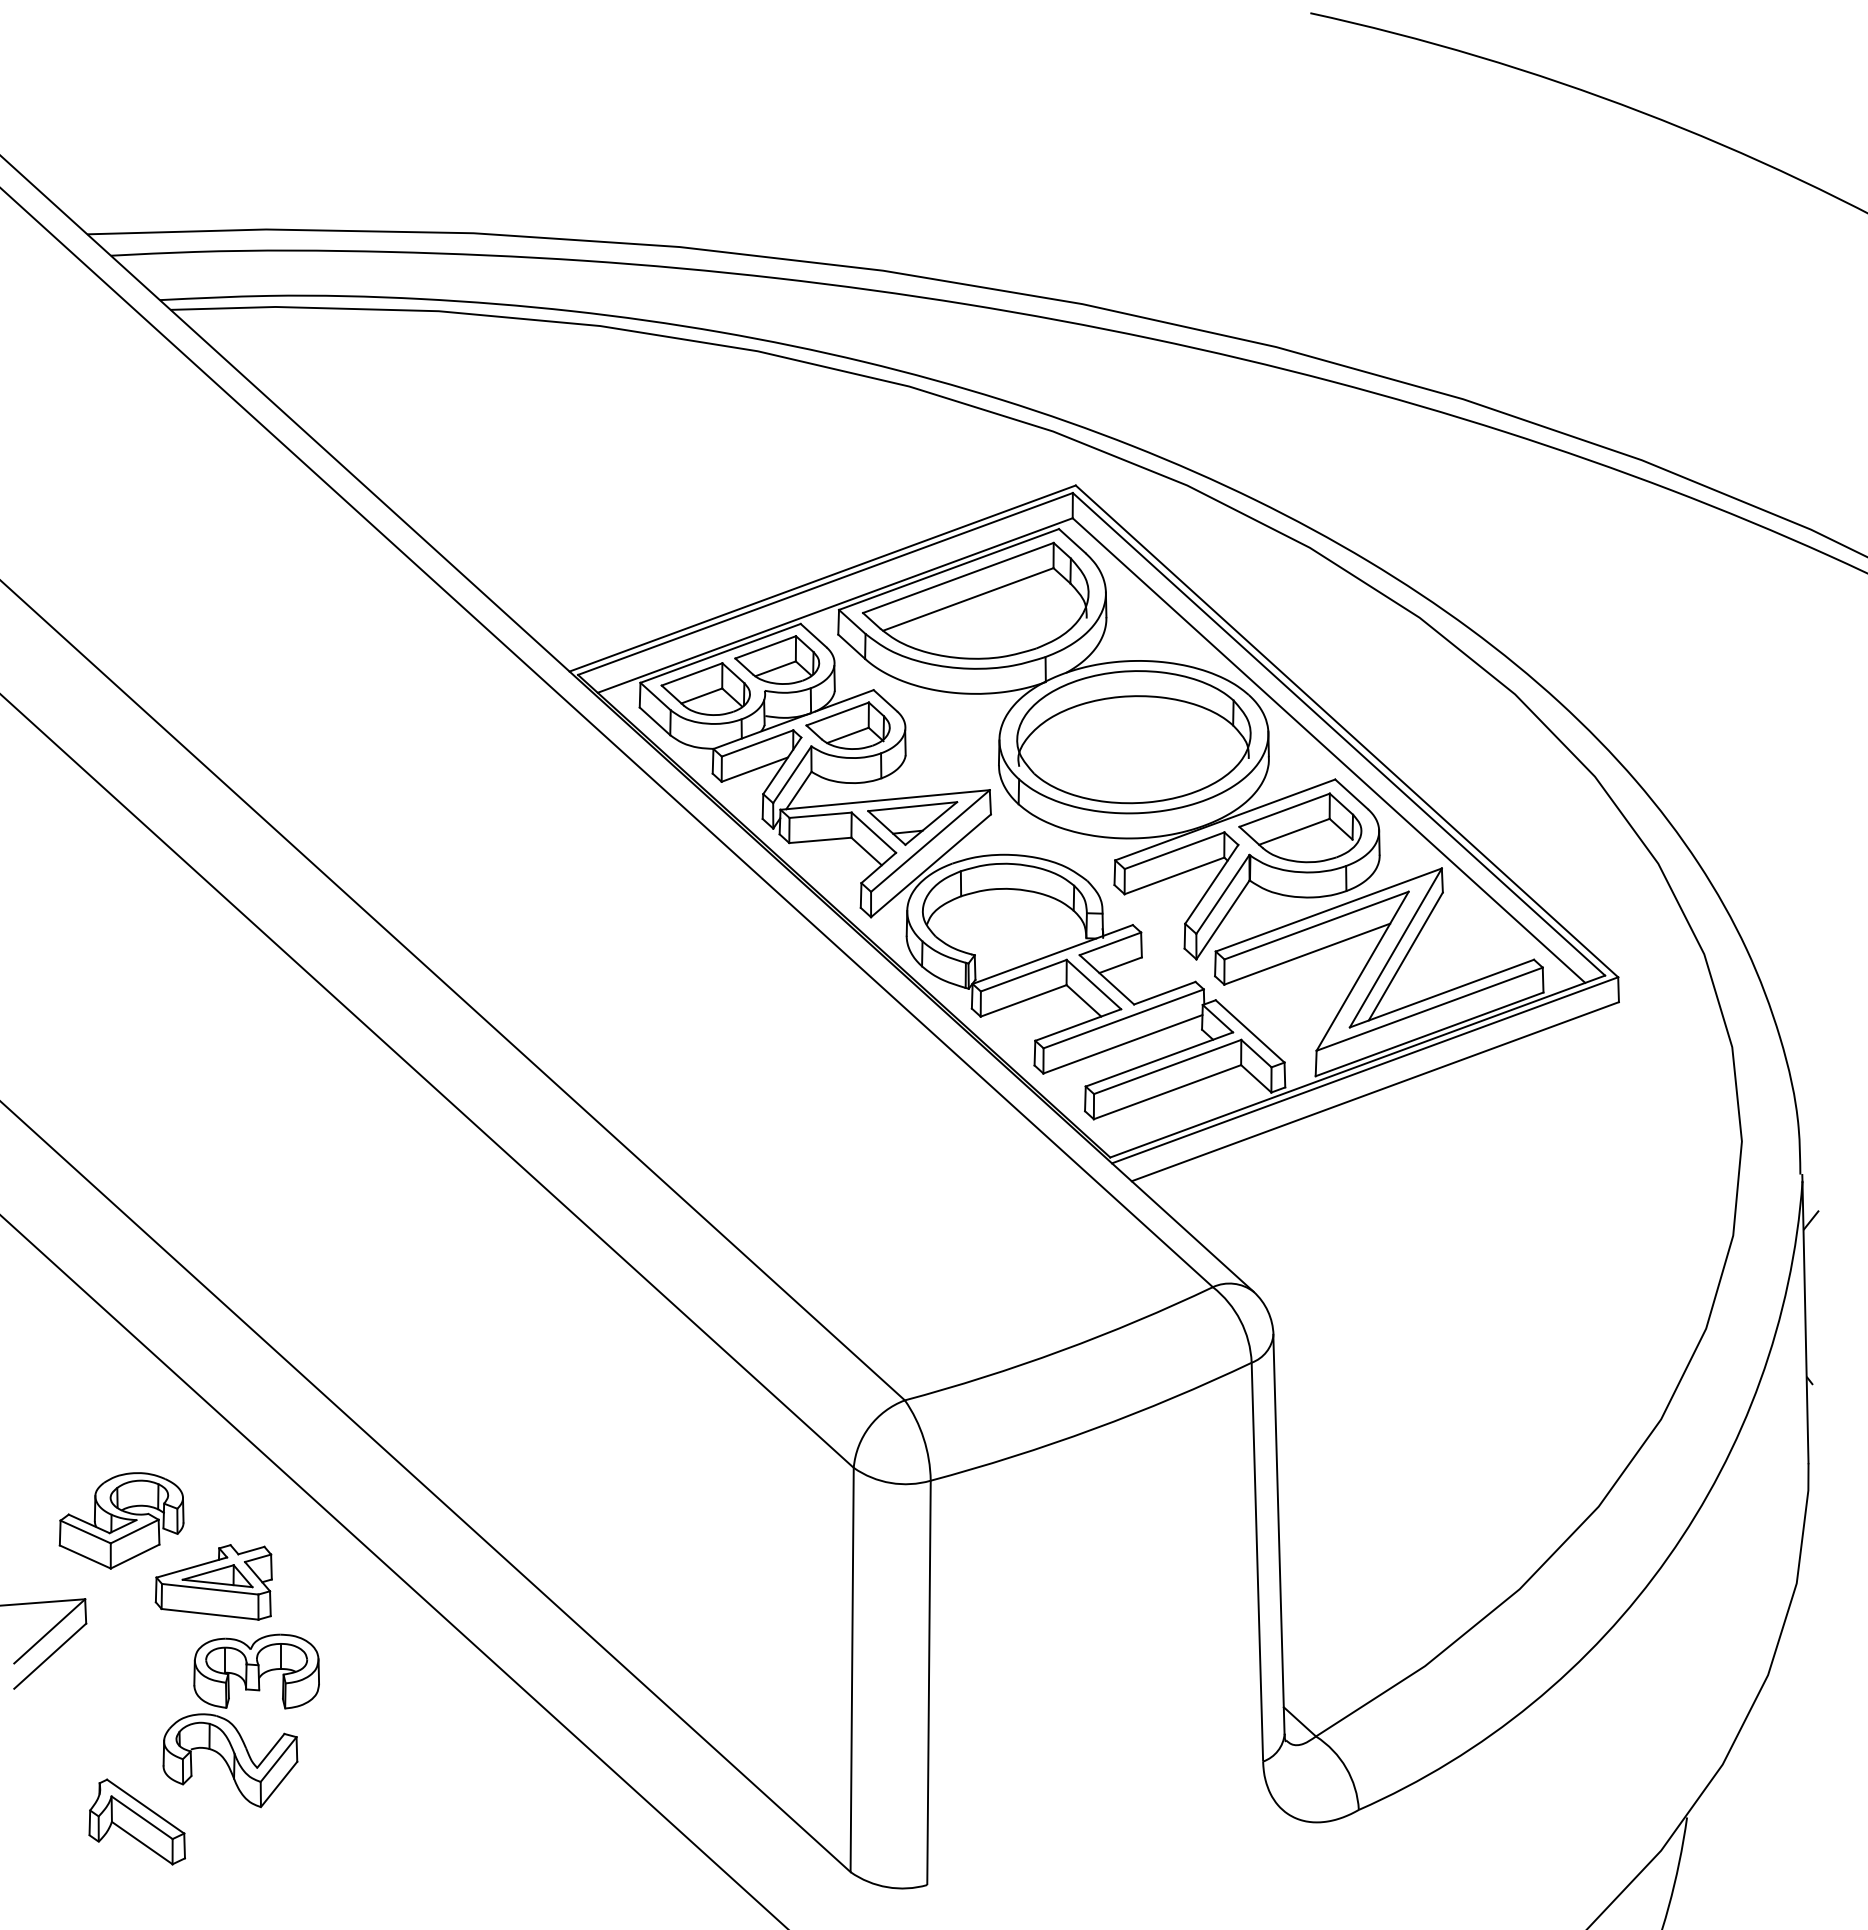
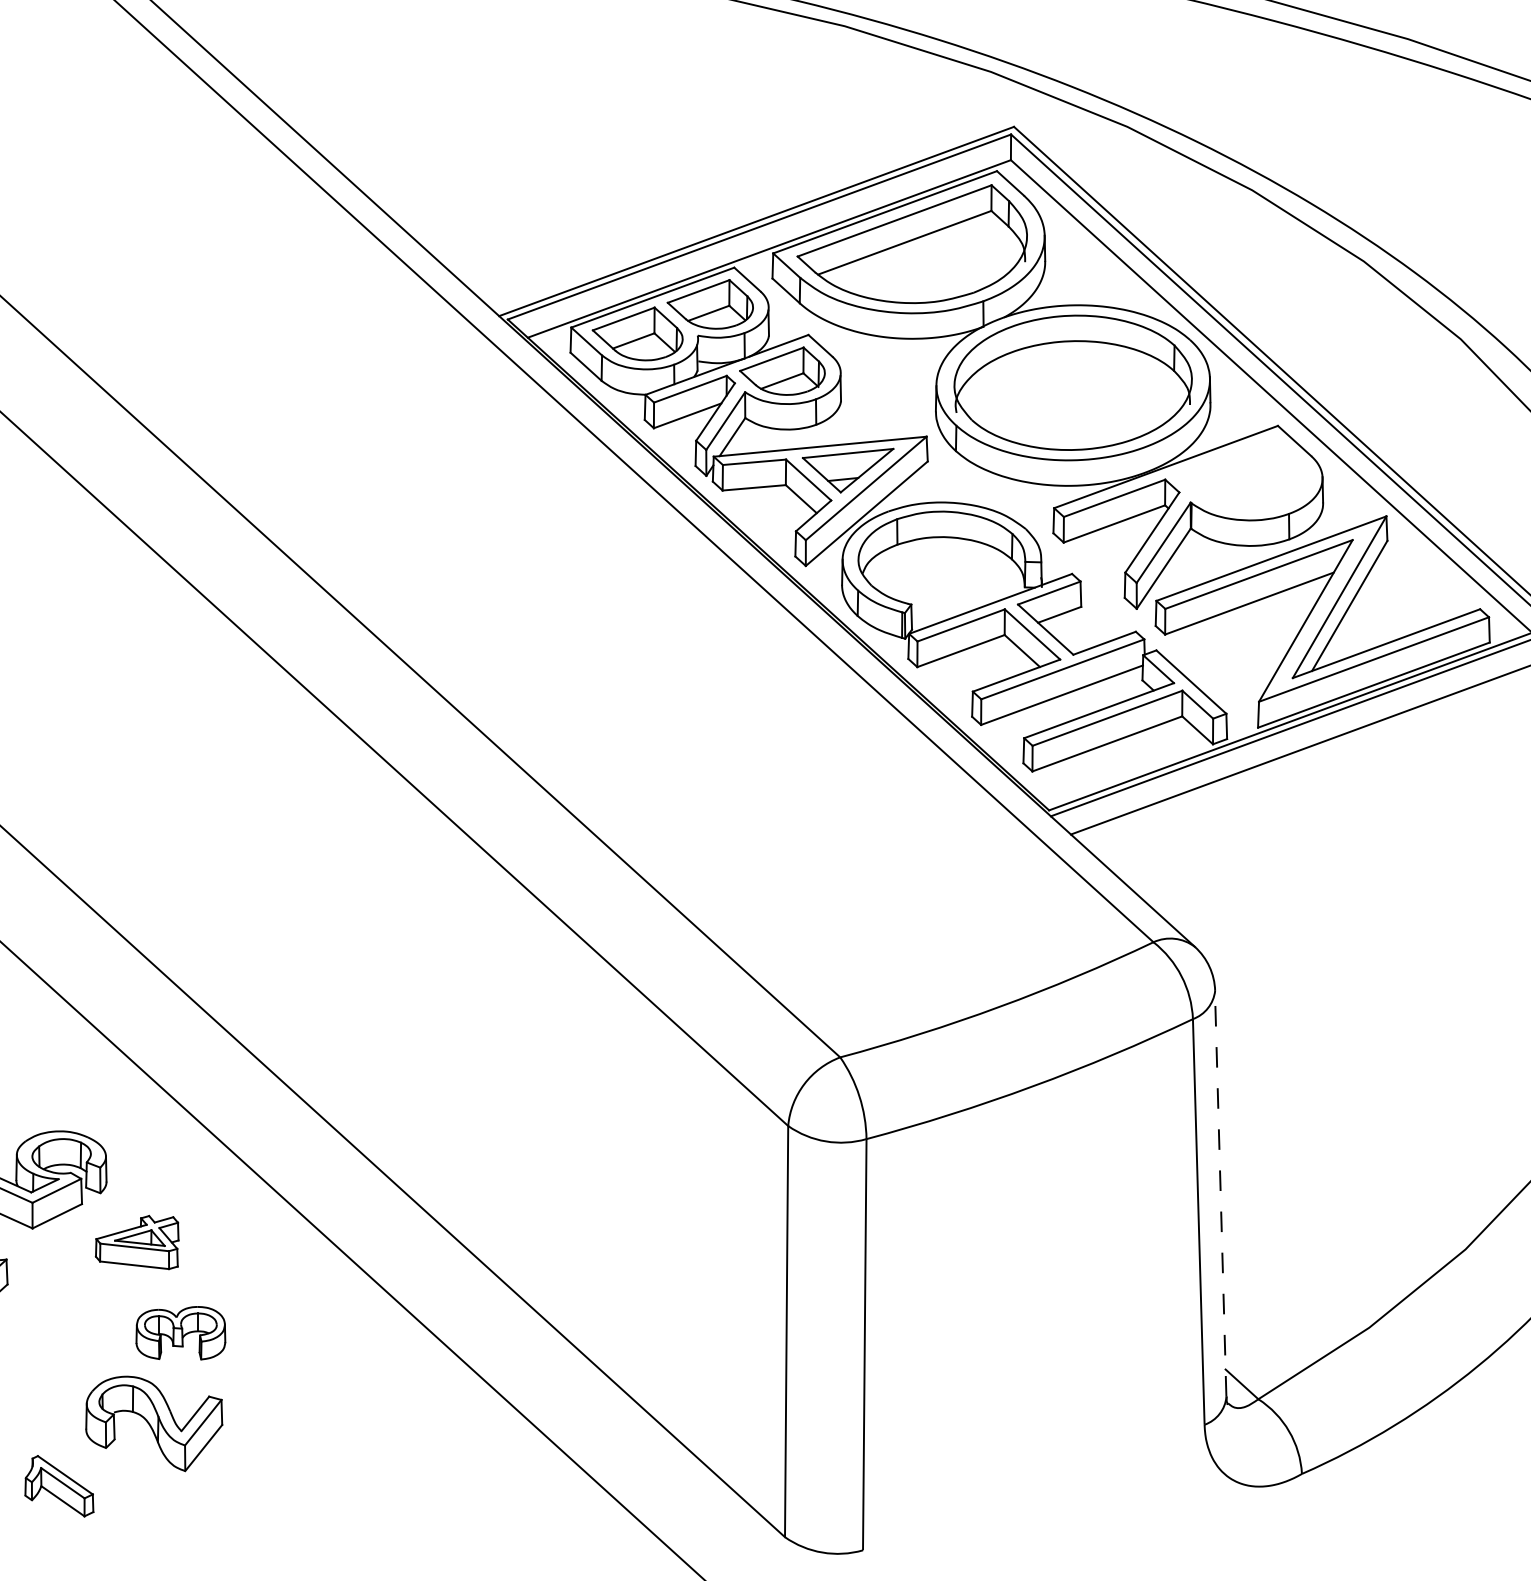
part: (1300, 827) -> (1242, 474), removed
line: (1278, 1534) -> (1220, 1193), solid -> dashed
part: (213, 1582) -> (137, 1242), size x0.7
part: (256, 1671) -> (180, 1333), size x0.7
part: (136, 1821) -> (58, 1485), size x0.7

